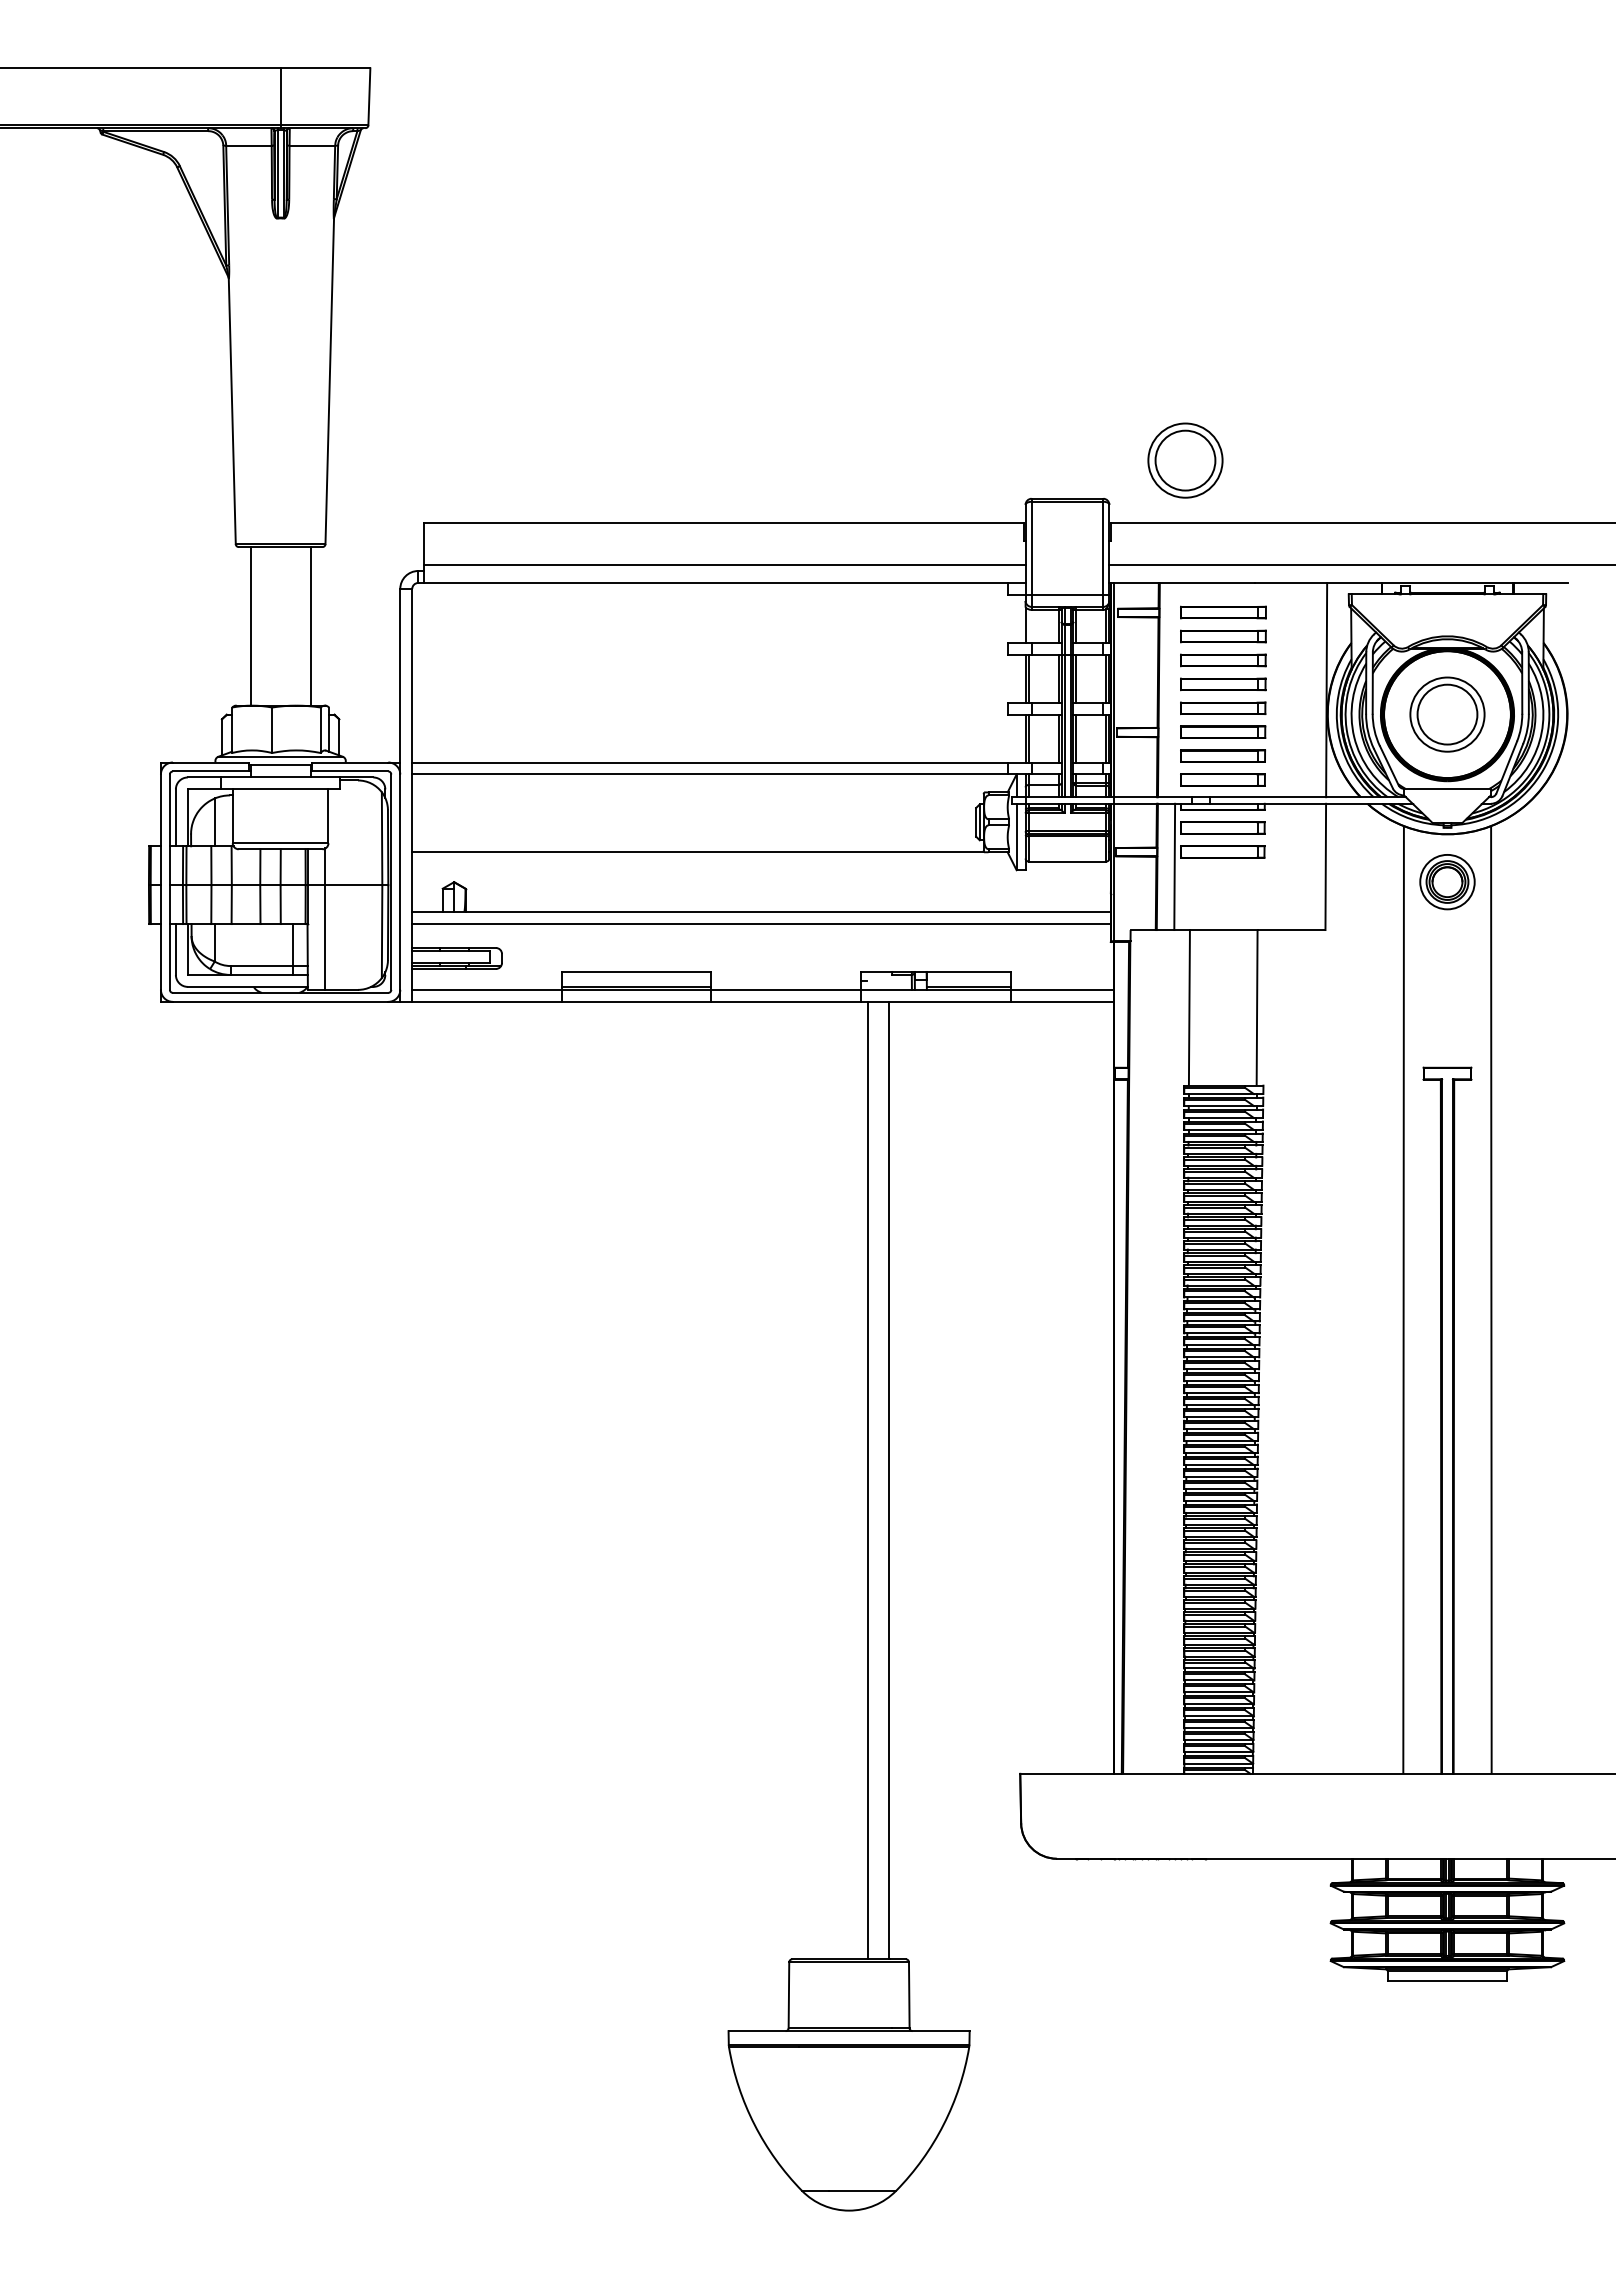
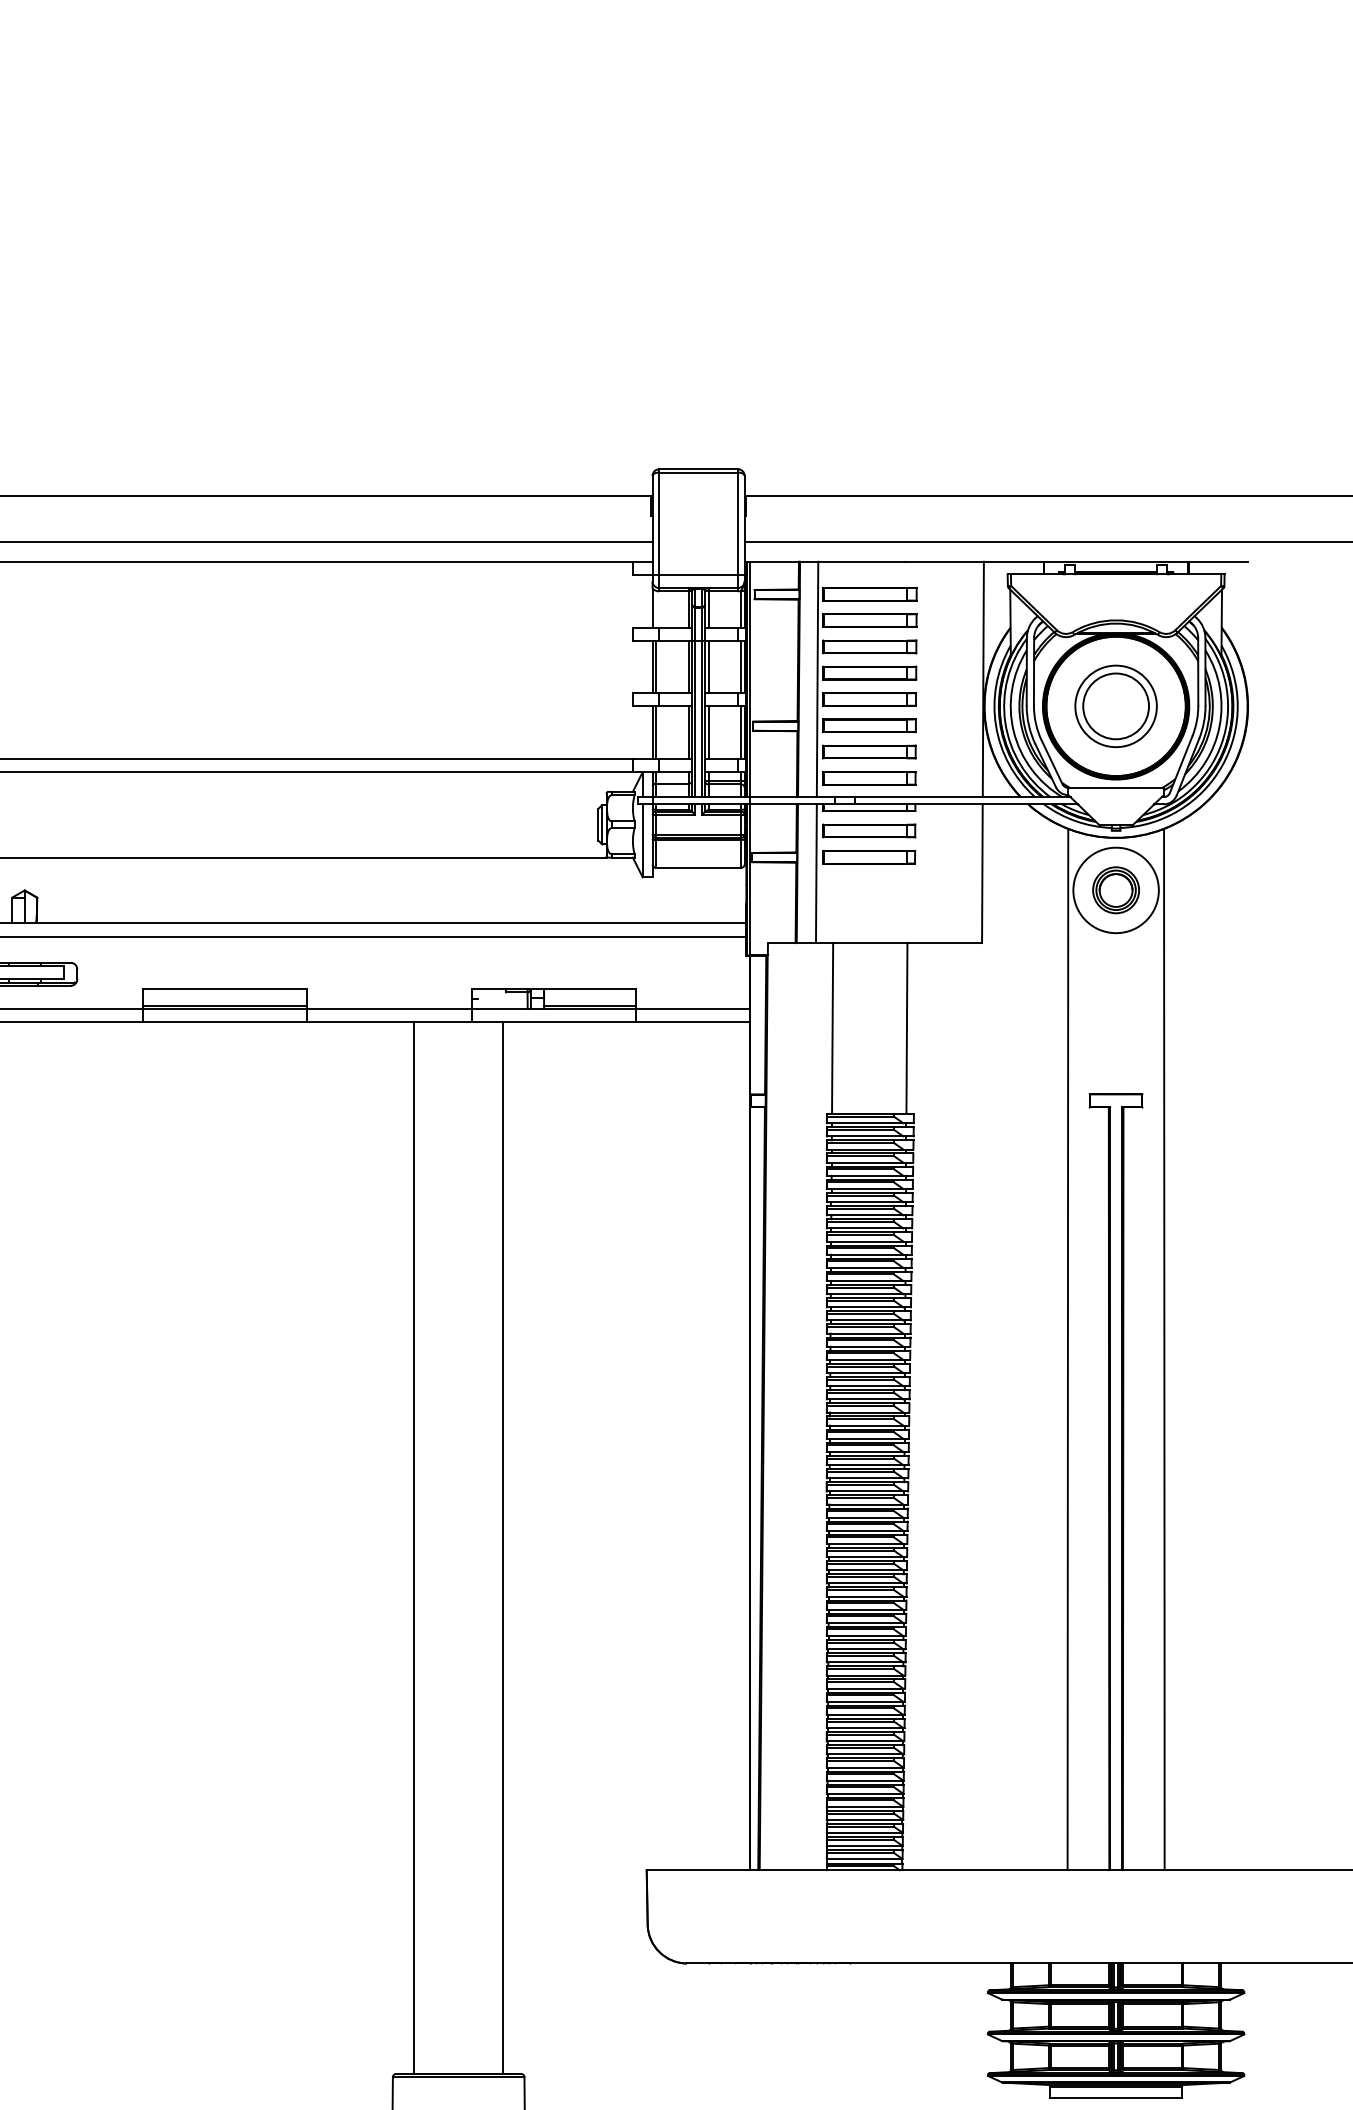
part: (1185, 460) -> (828, 427), removed
line: (1175, 689) -> (817, 678), added
circle: (1447, 882) -> (1116, 890), size x1.43
line: (867, 1480) -> (414, 1547), moved

